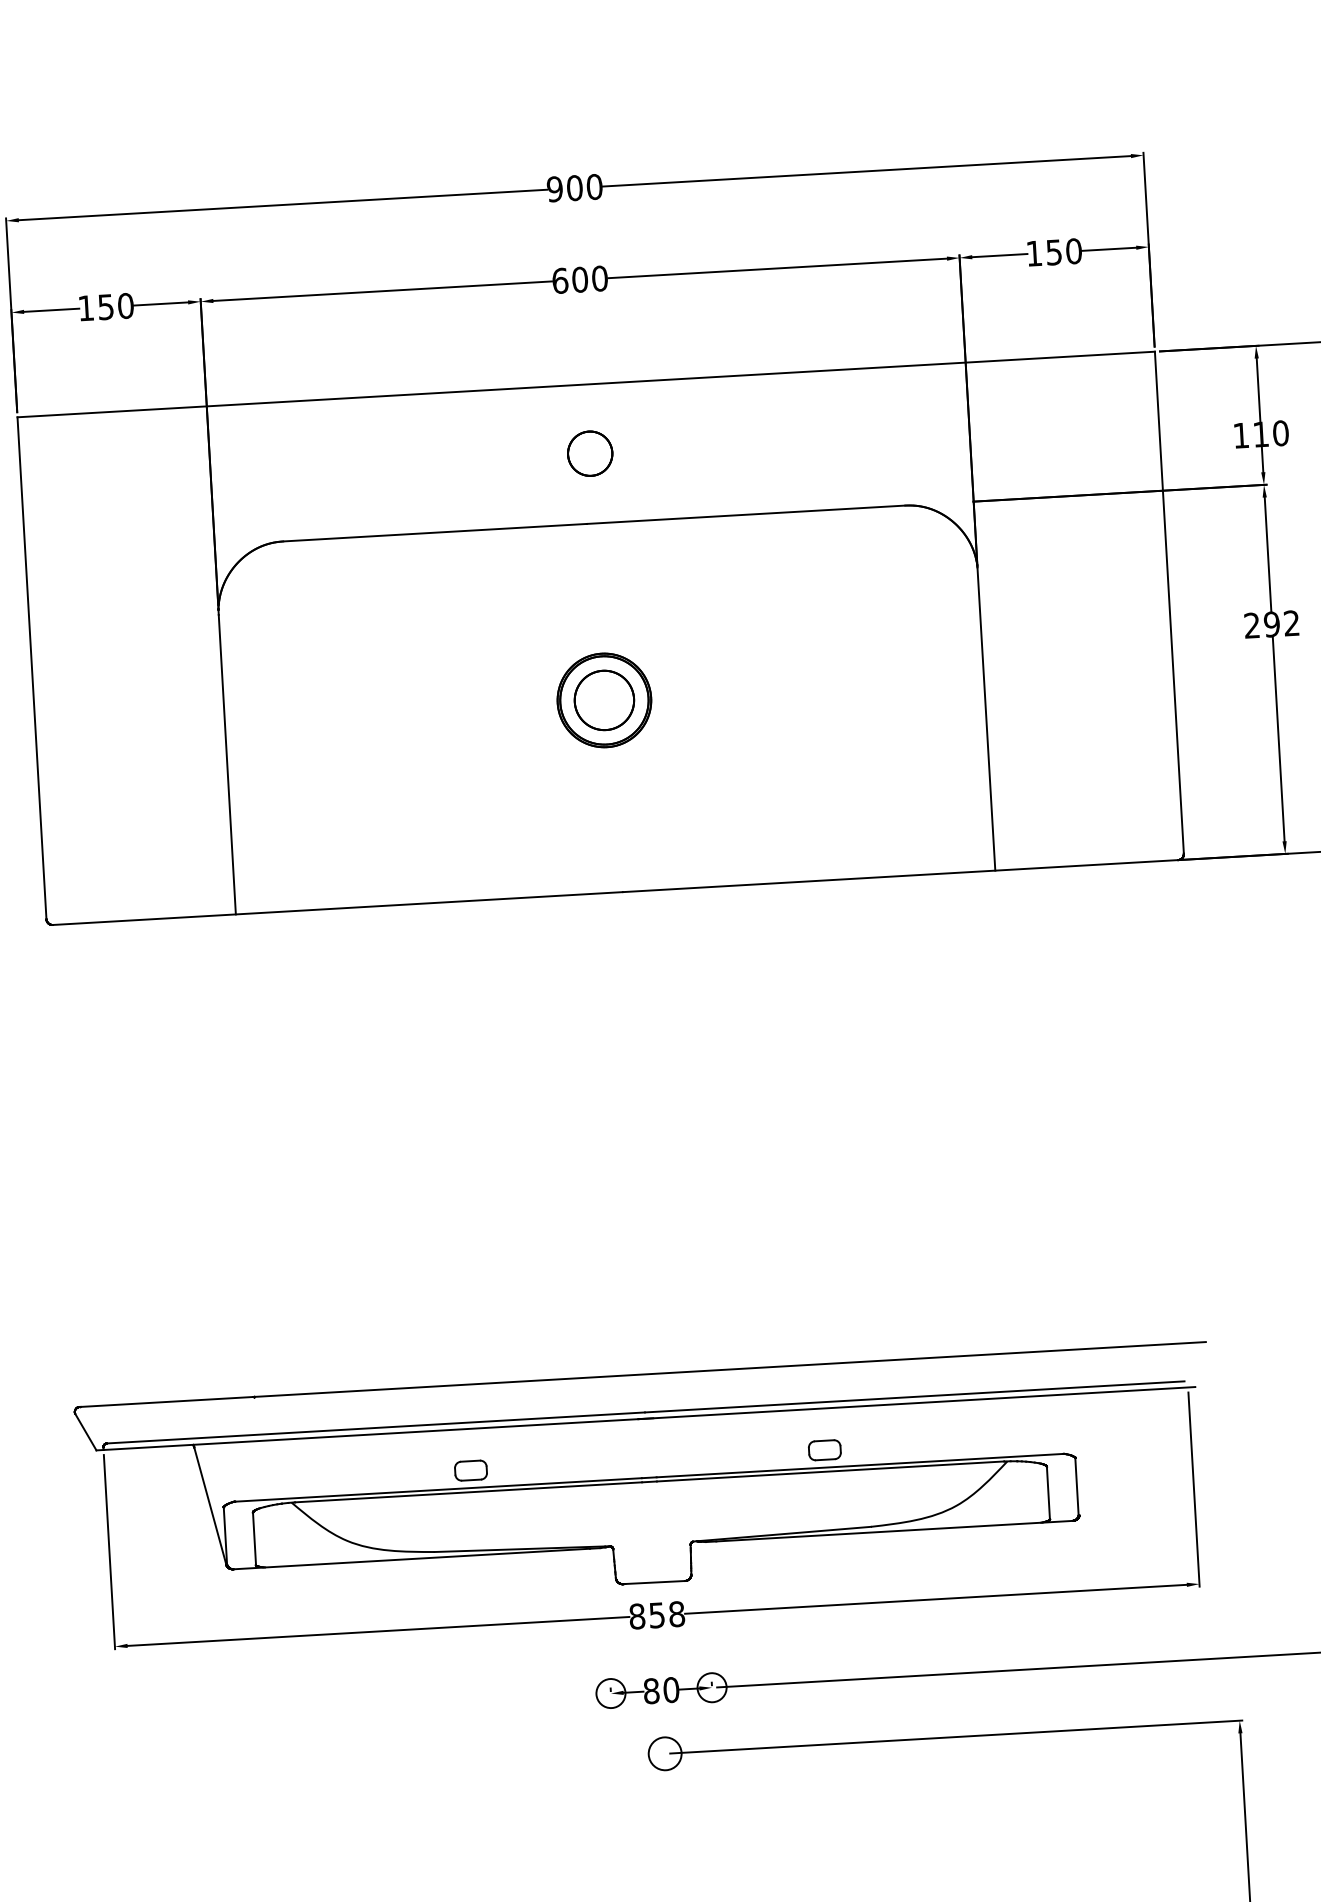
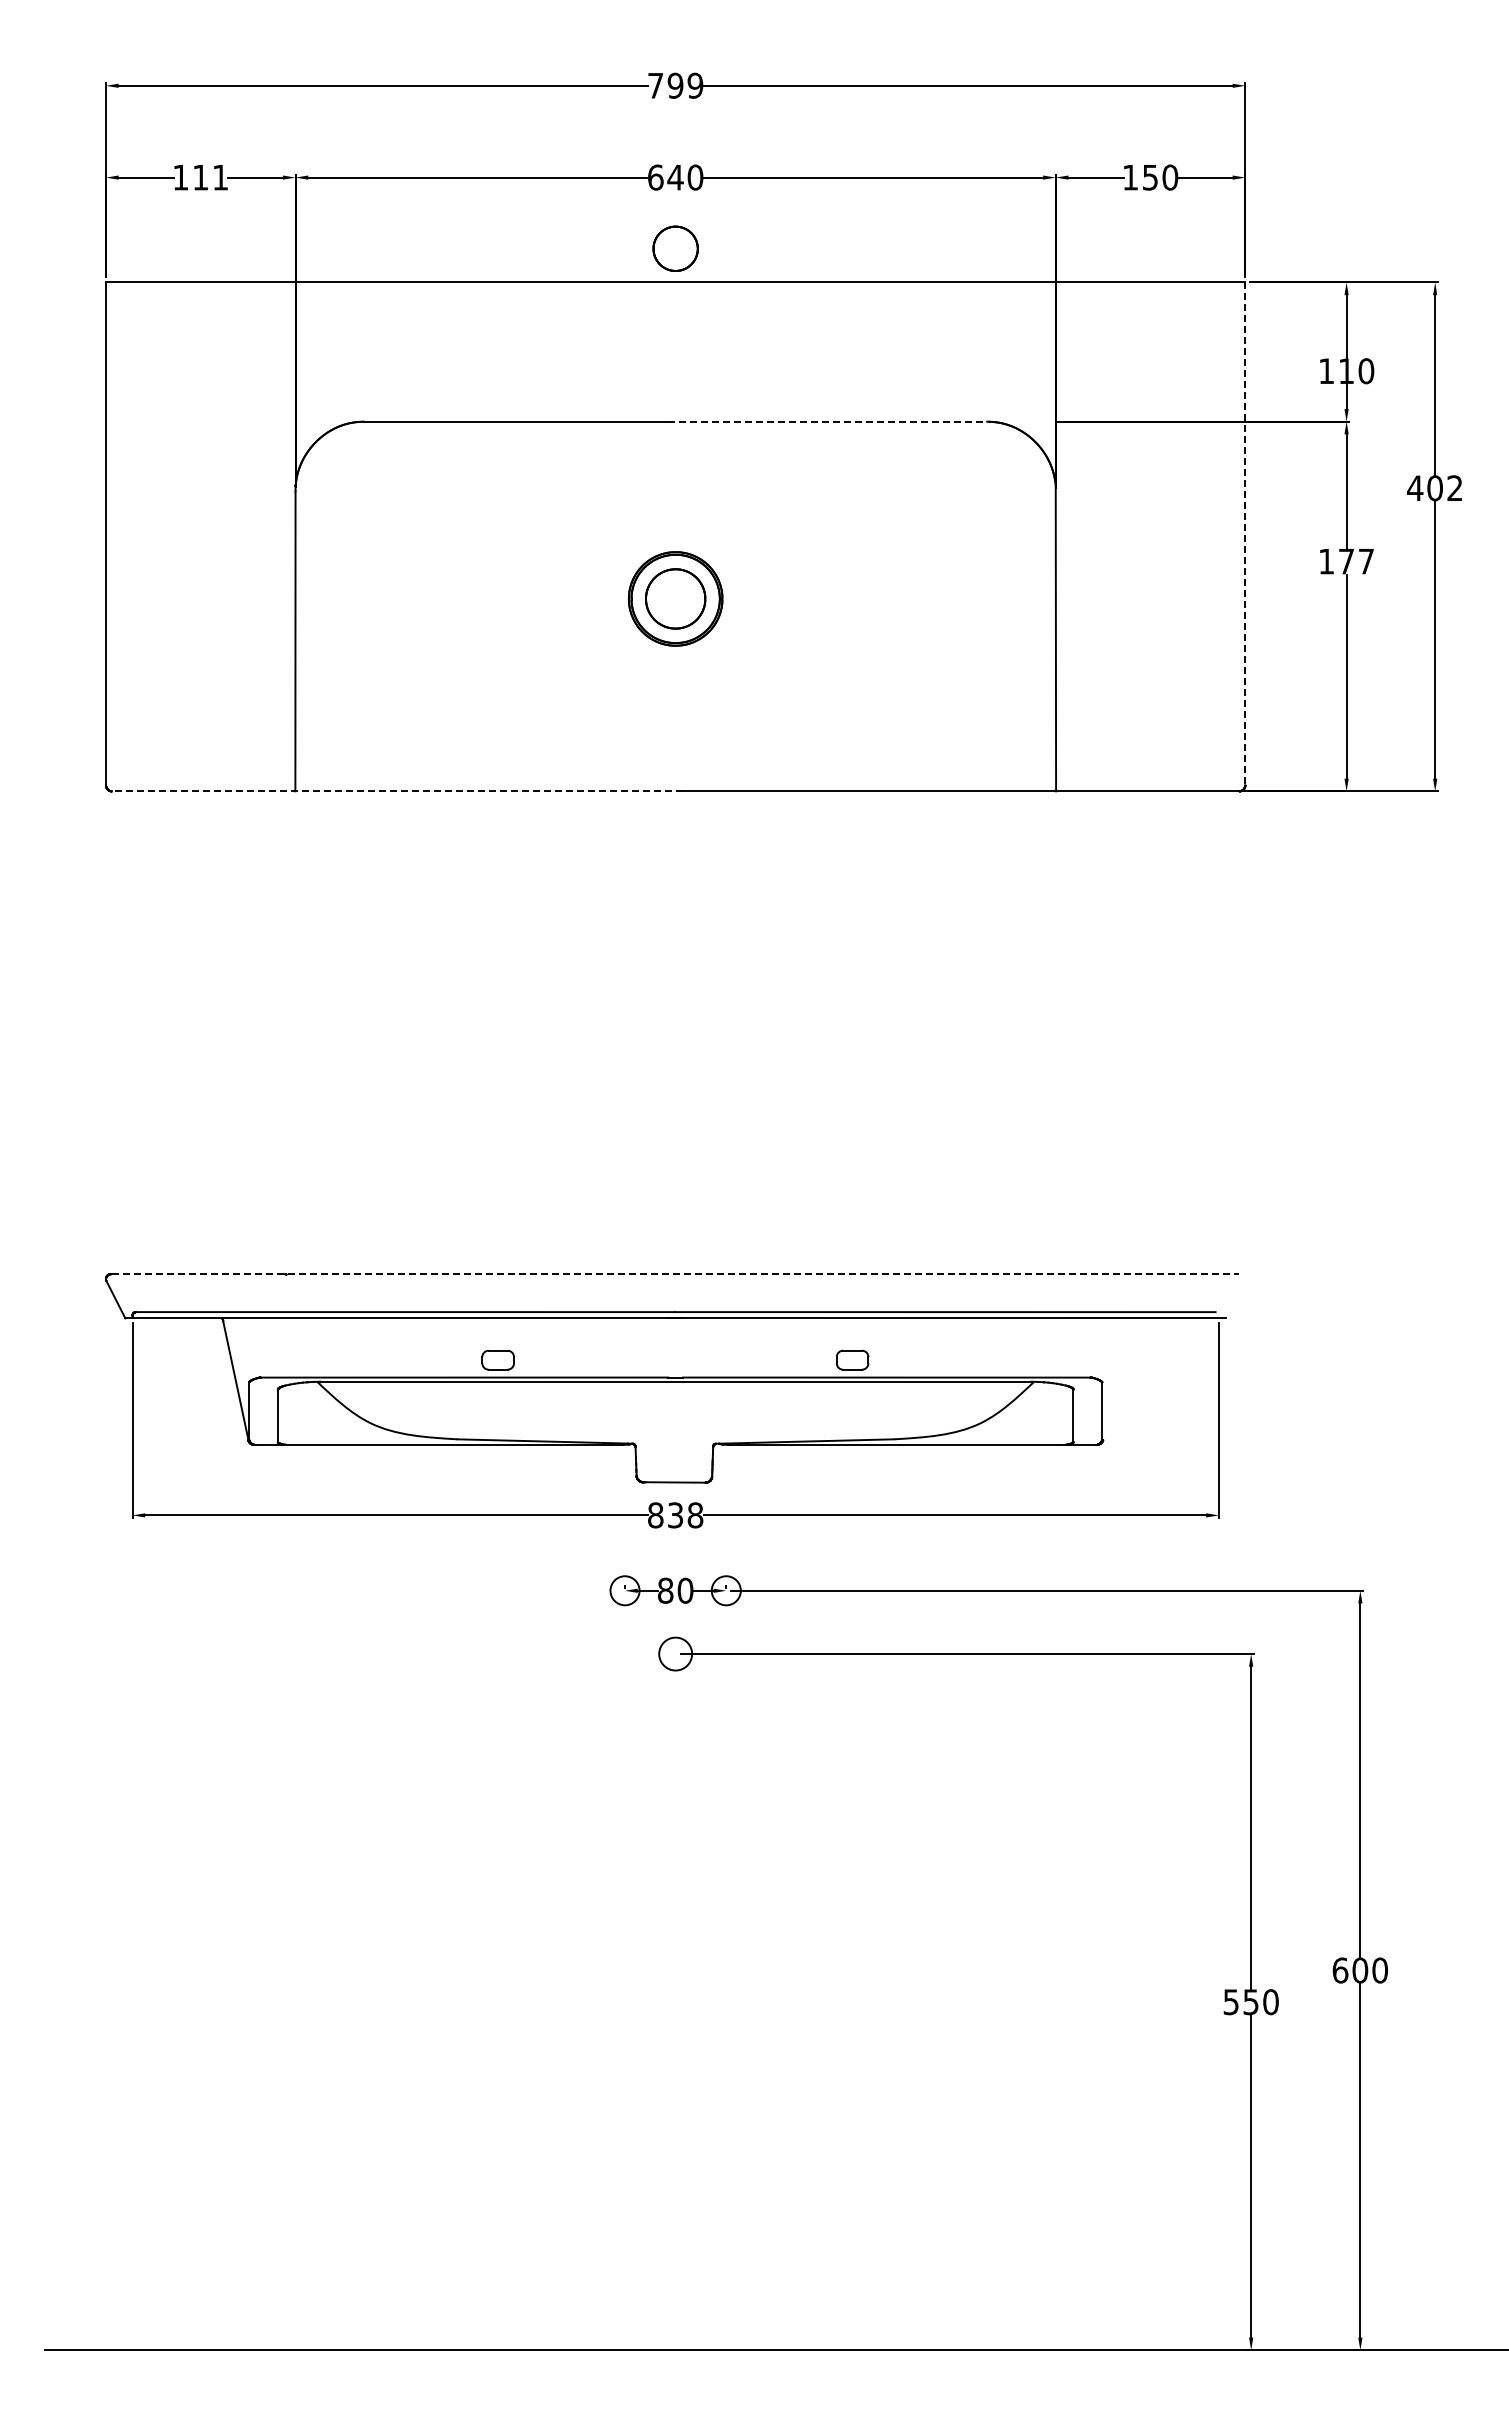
text: (574, 187) -> (675, 85), 900 -> 799
text: (580, 279) -> (675, 177), 600 -> 640
text: (115, 306) -> (210, 177), 150 -> 111
part: (590, 453) -> (675, 248), moved
line: (746, 514) -> (828, 421), solid -> dashed
line: (1169, 603) -> (1245, 534), solid -> dashed
text: (1271, 624) -> (1346, 561), 292 -> 177
line: (337, 908) -> (397, 791), solid -> dashed
line: (643, 1374) -> (675, 1274), solid -> dashed
text: (656, 1614) -> (675, 1514), 858 -> 838

